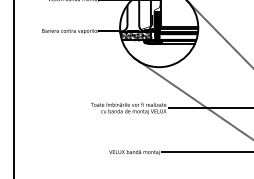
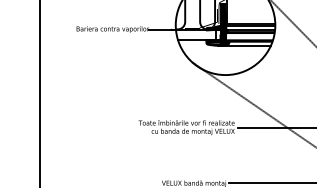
hatch: (135, 35) -> (195, 34), removed

